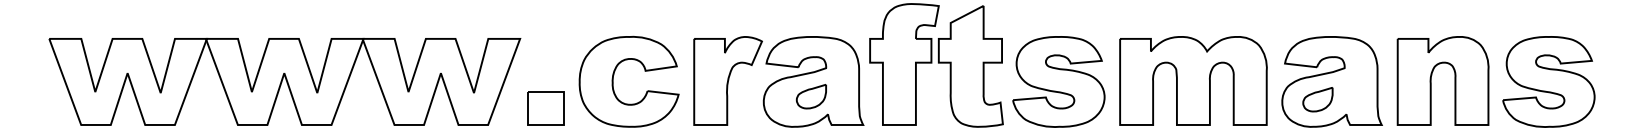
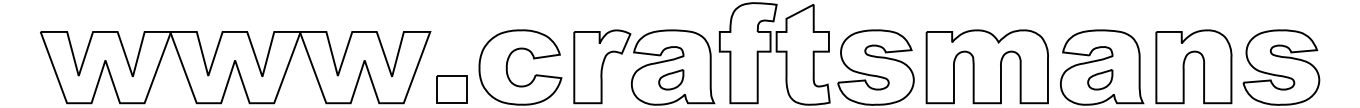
part: (1317, 99) -> (1099, 79), moved

